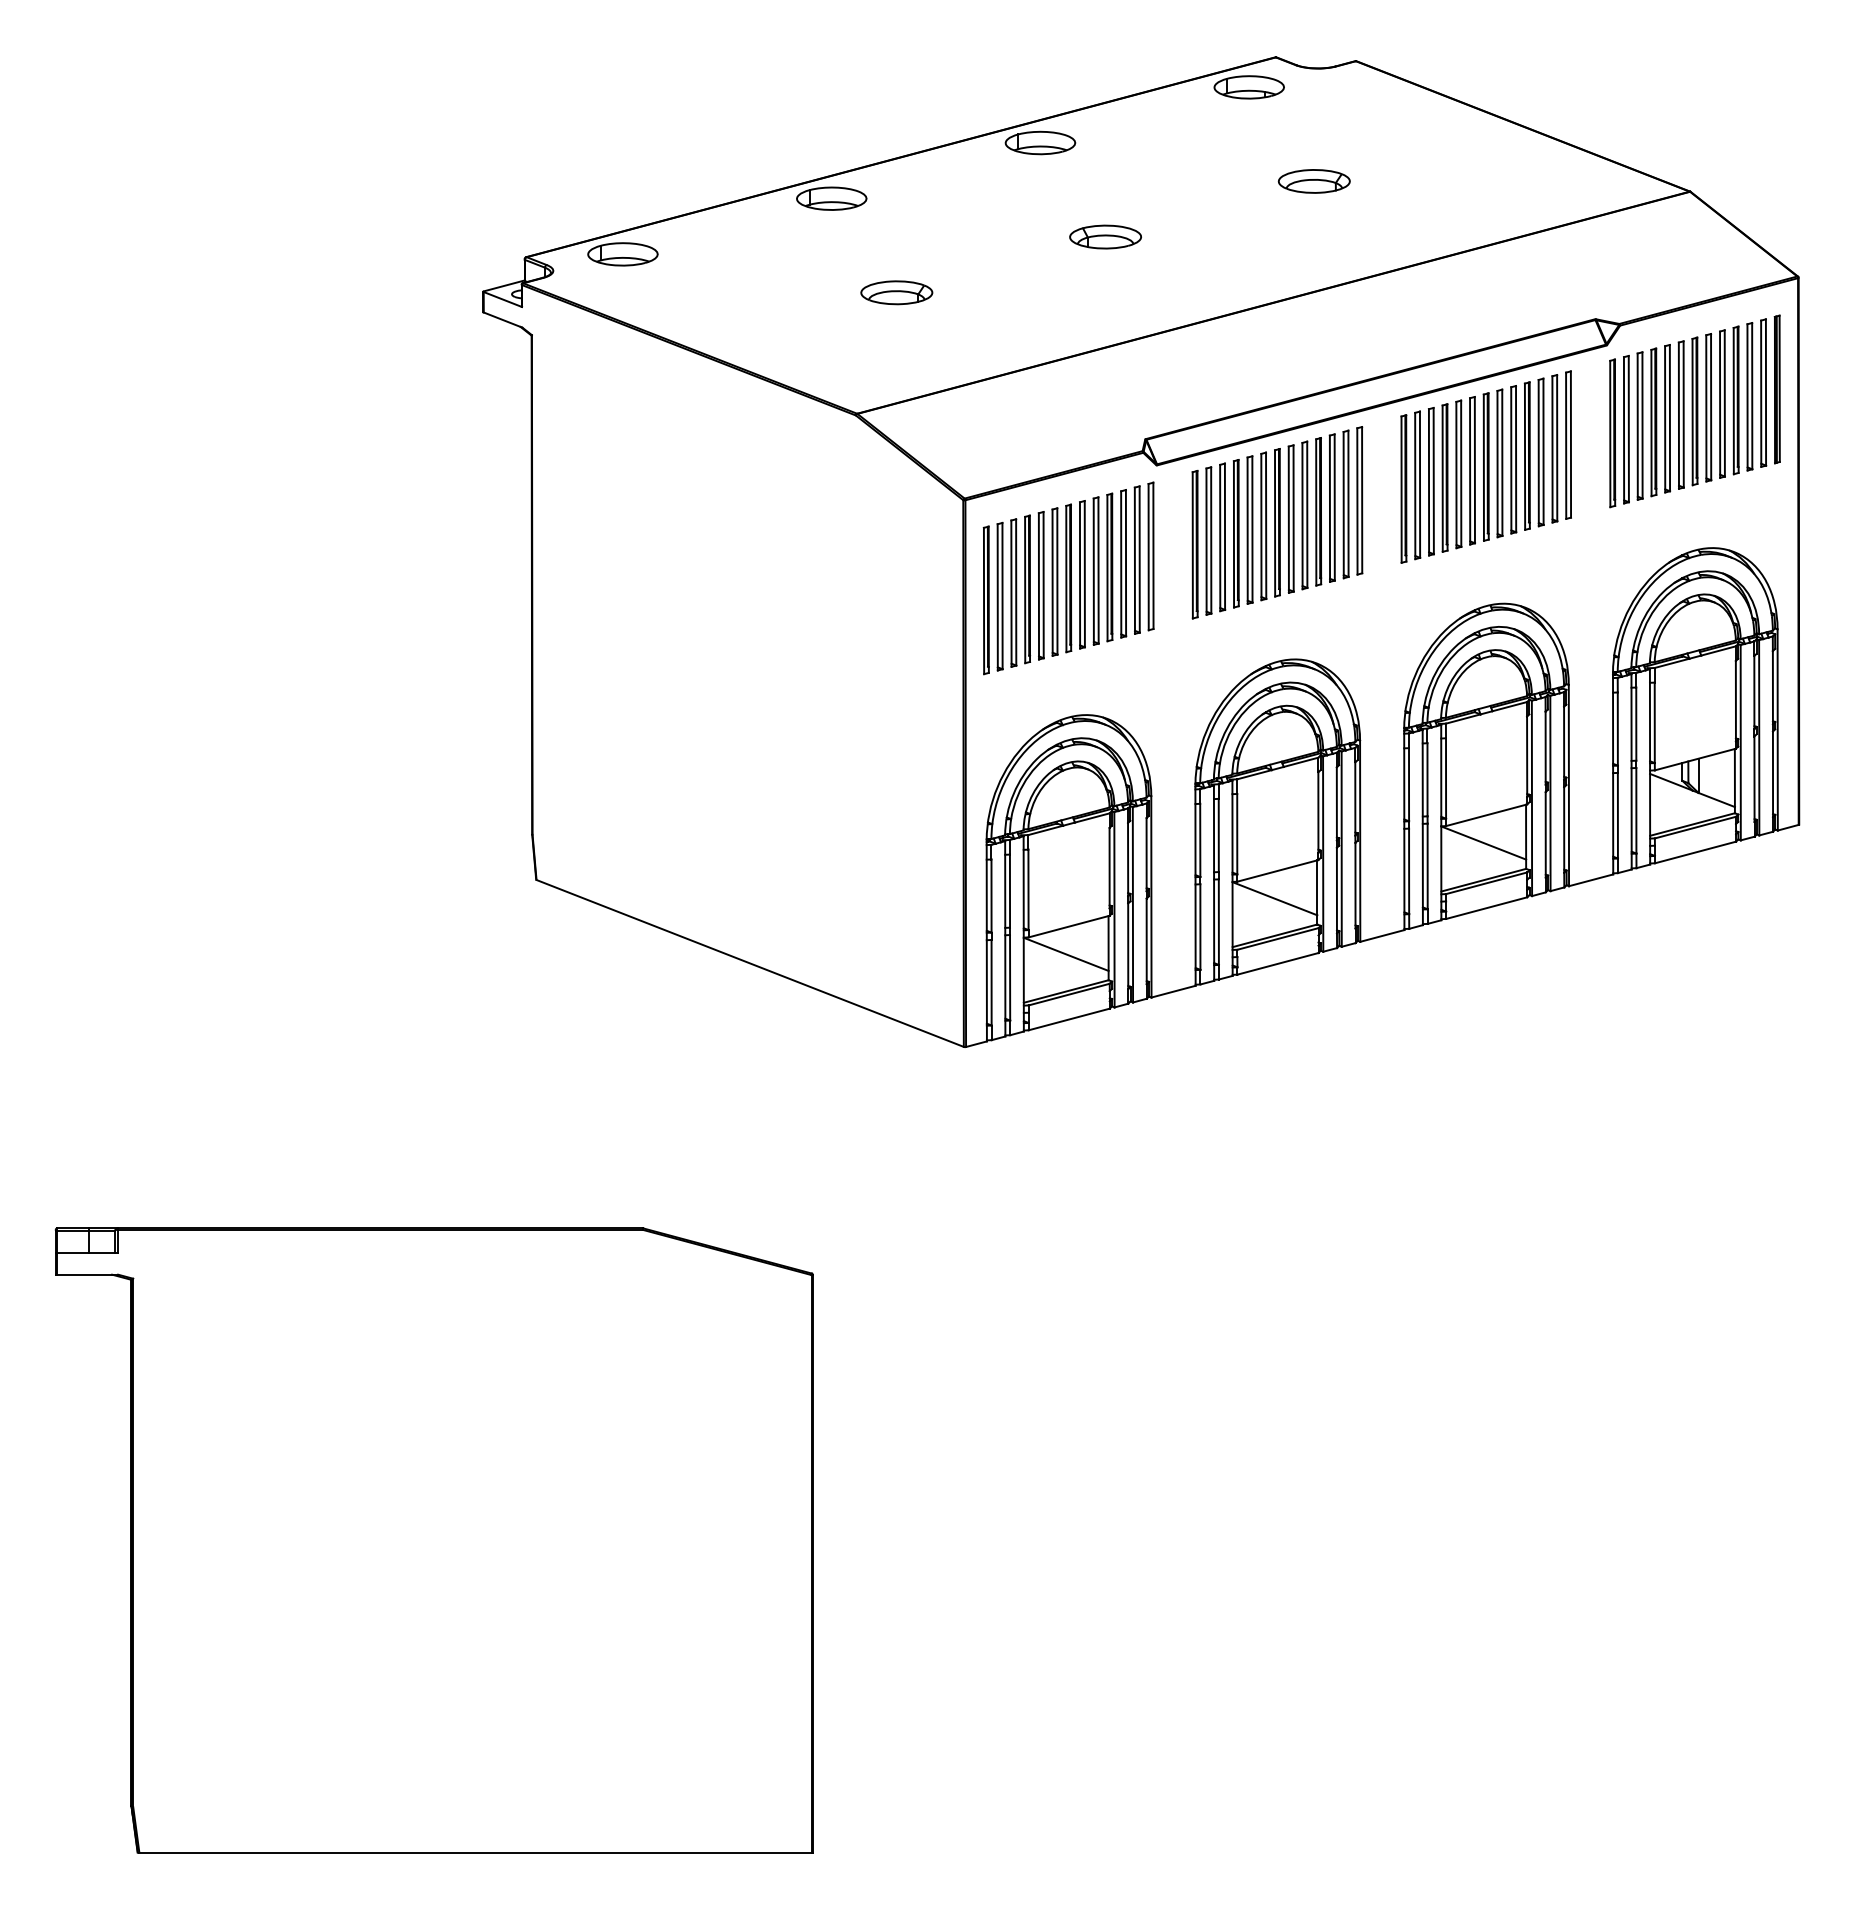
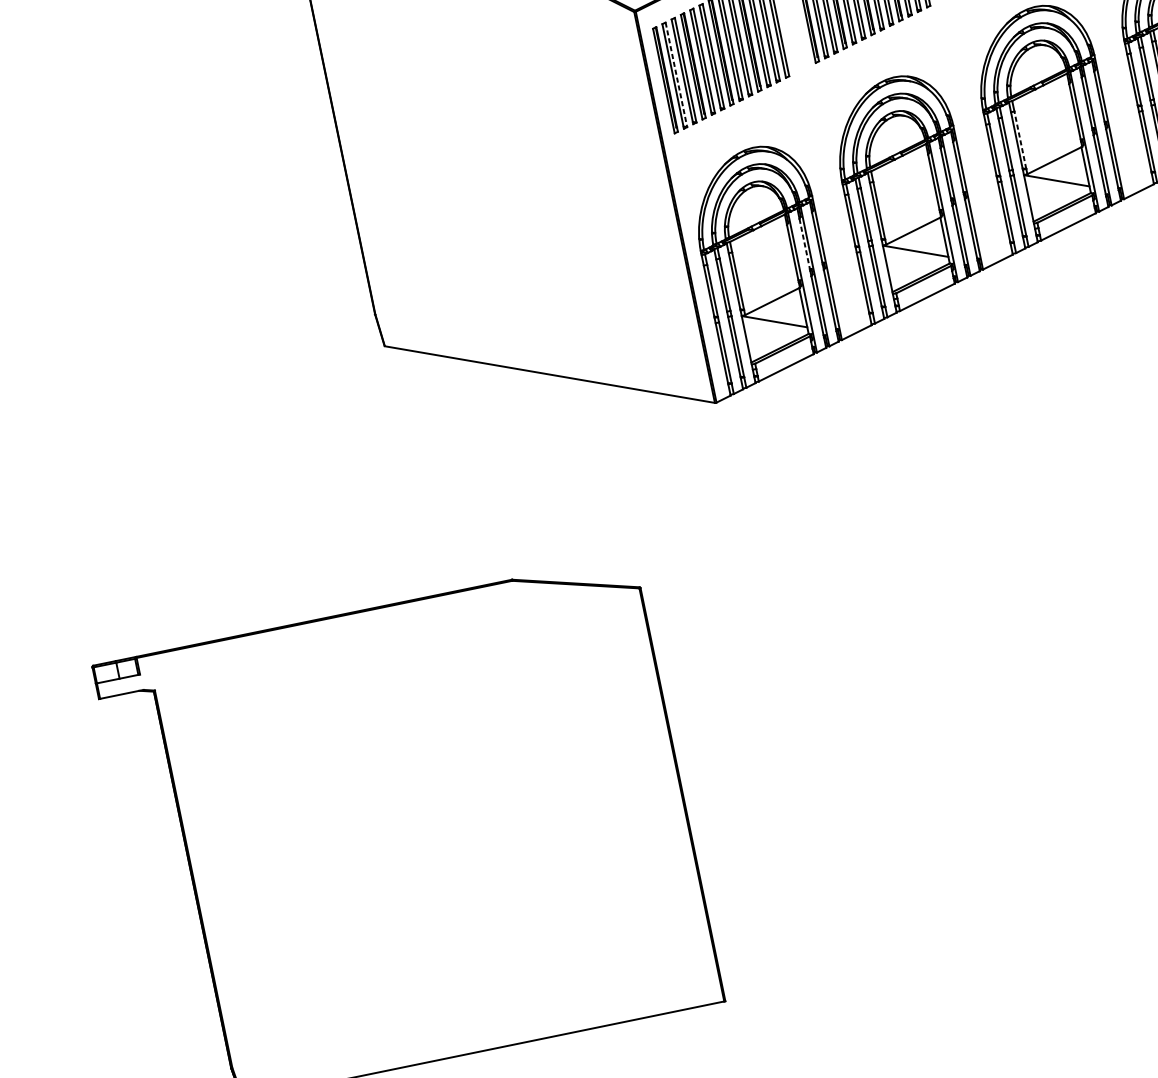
line: (1002, 596) -> (676, 75), solid -> dashed
line: (1446, 778) -> (1020, 140), solid -> dashed
line: (1128, 859) -> (805, 244), solid -> dashed

